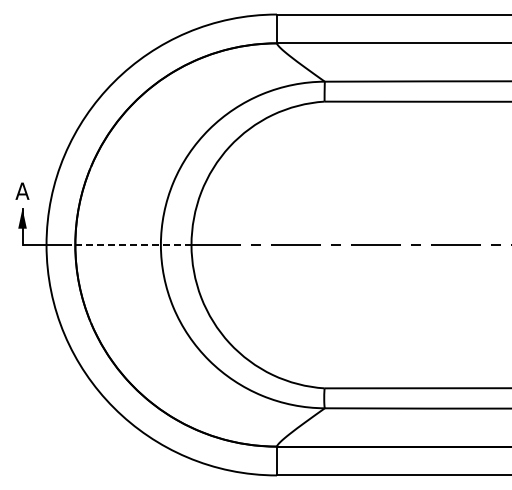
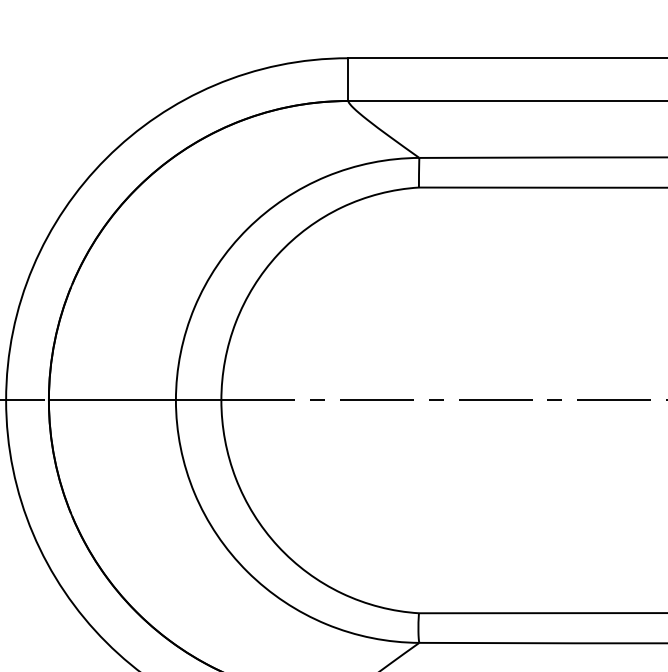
line: (133, 244) -> (135, 399), dashed -> solid

